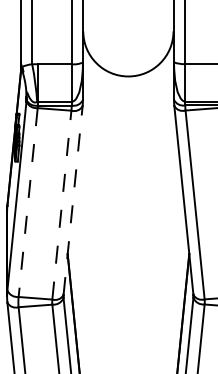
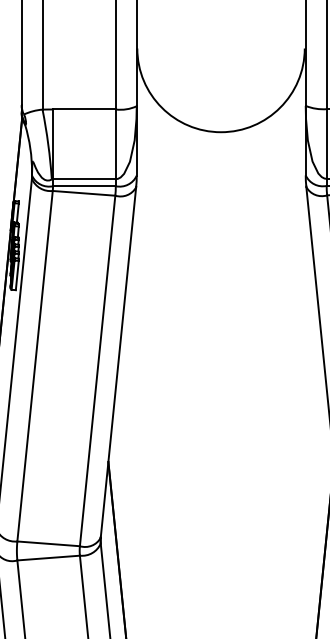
line: (73, 200) -> (119, 362), dashed -> solid
line: (28, 202) -> (35, 366), dashed -> solid
line: (61, 205) -> (96, 371), dashed -> solid

